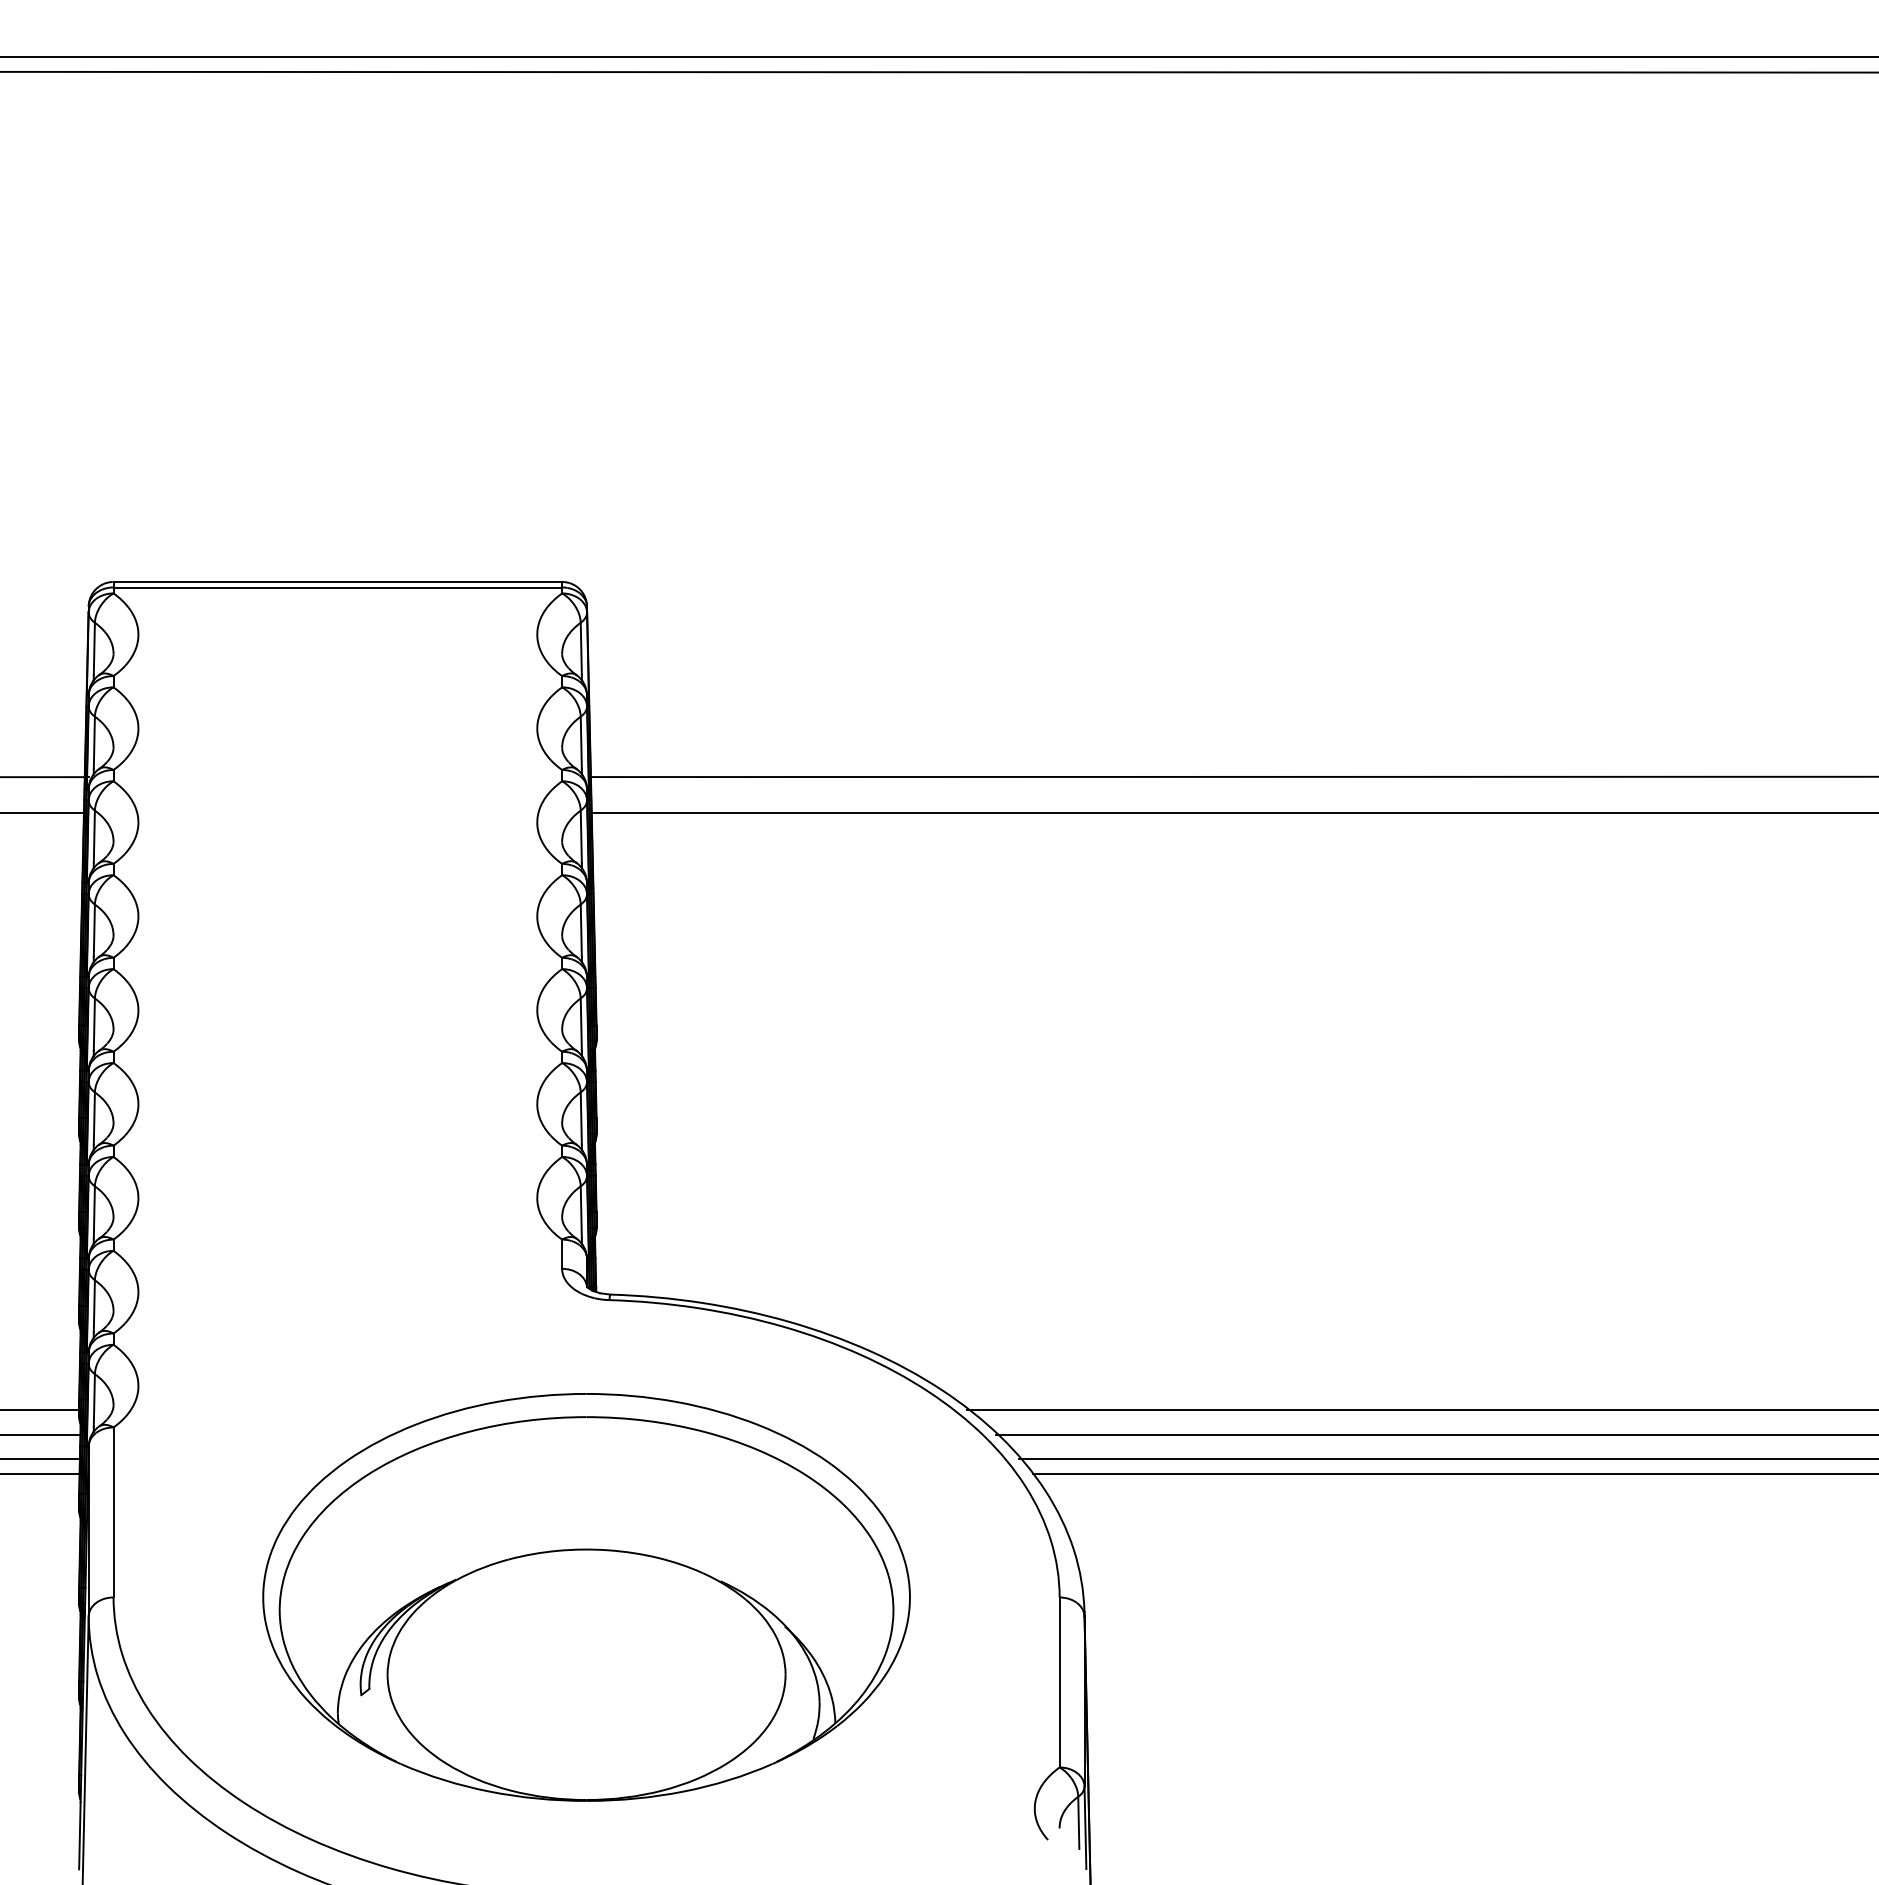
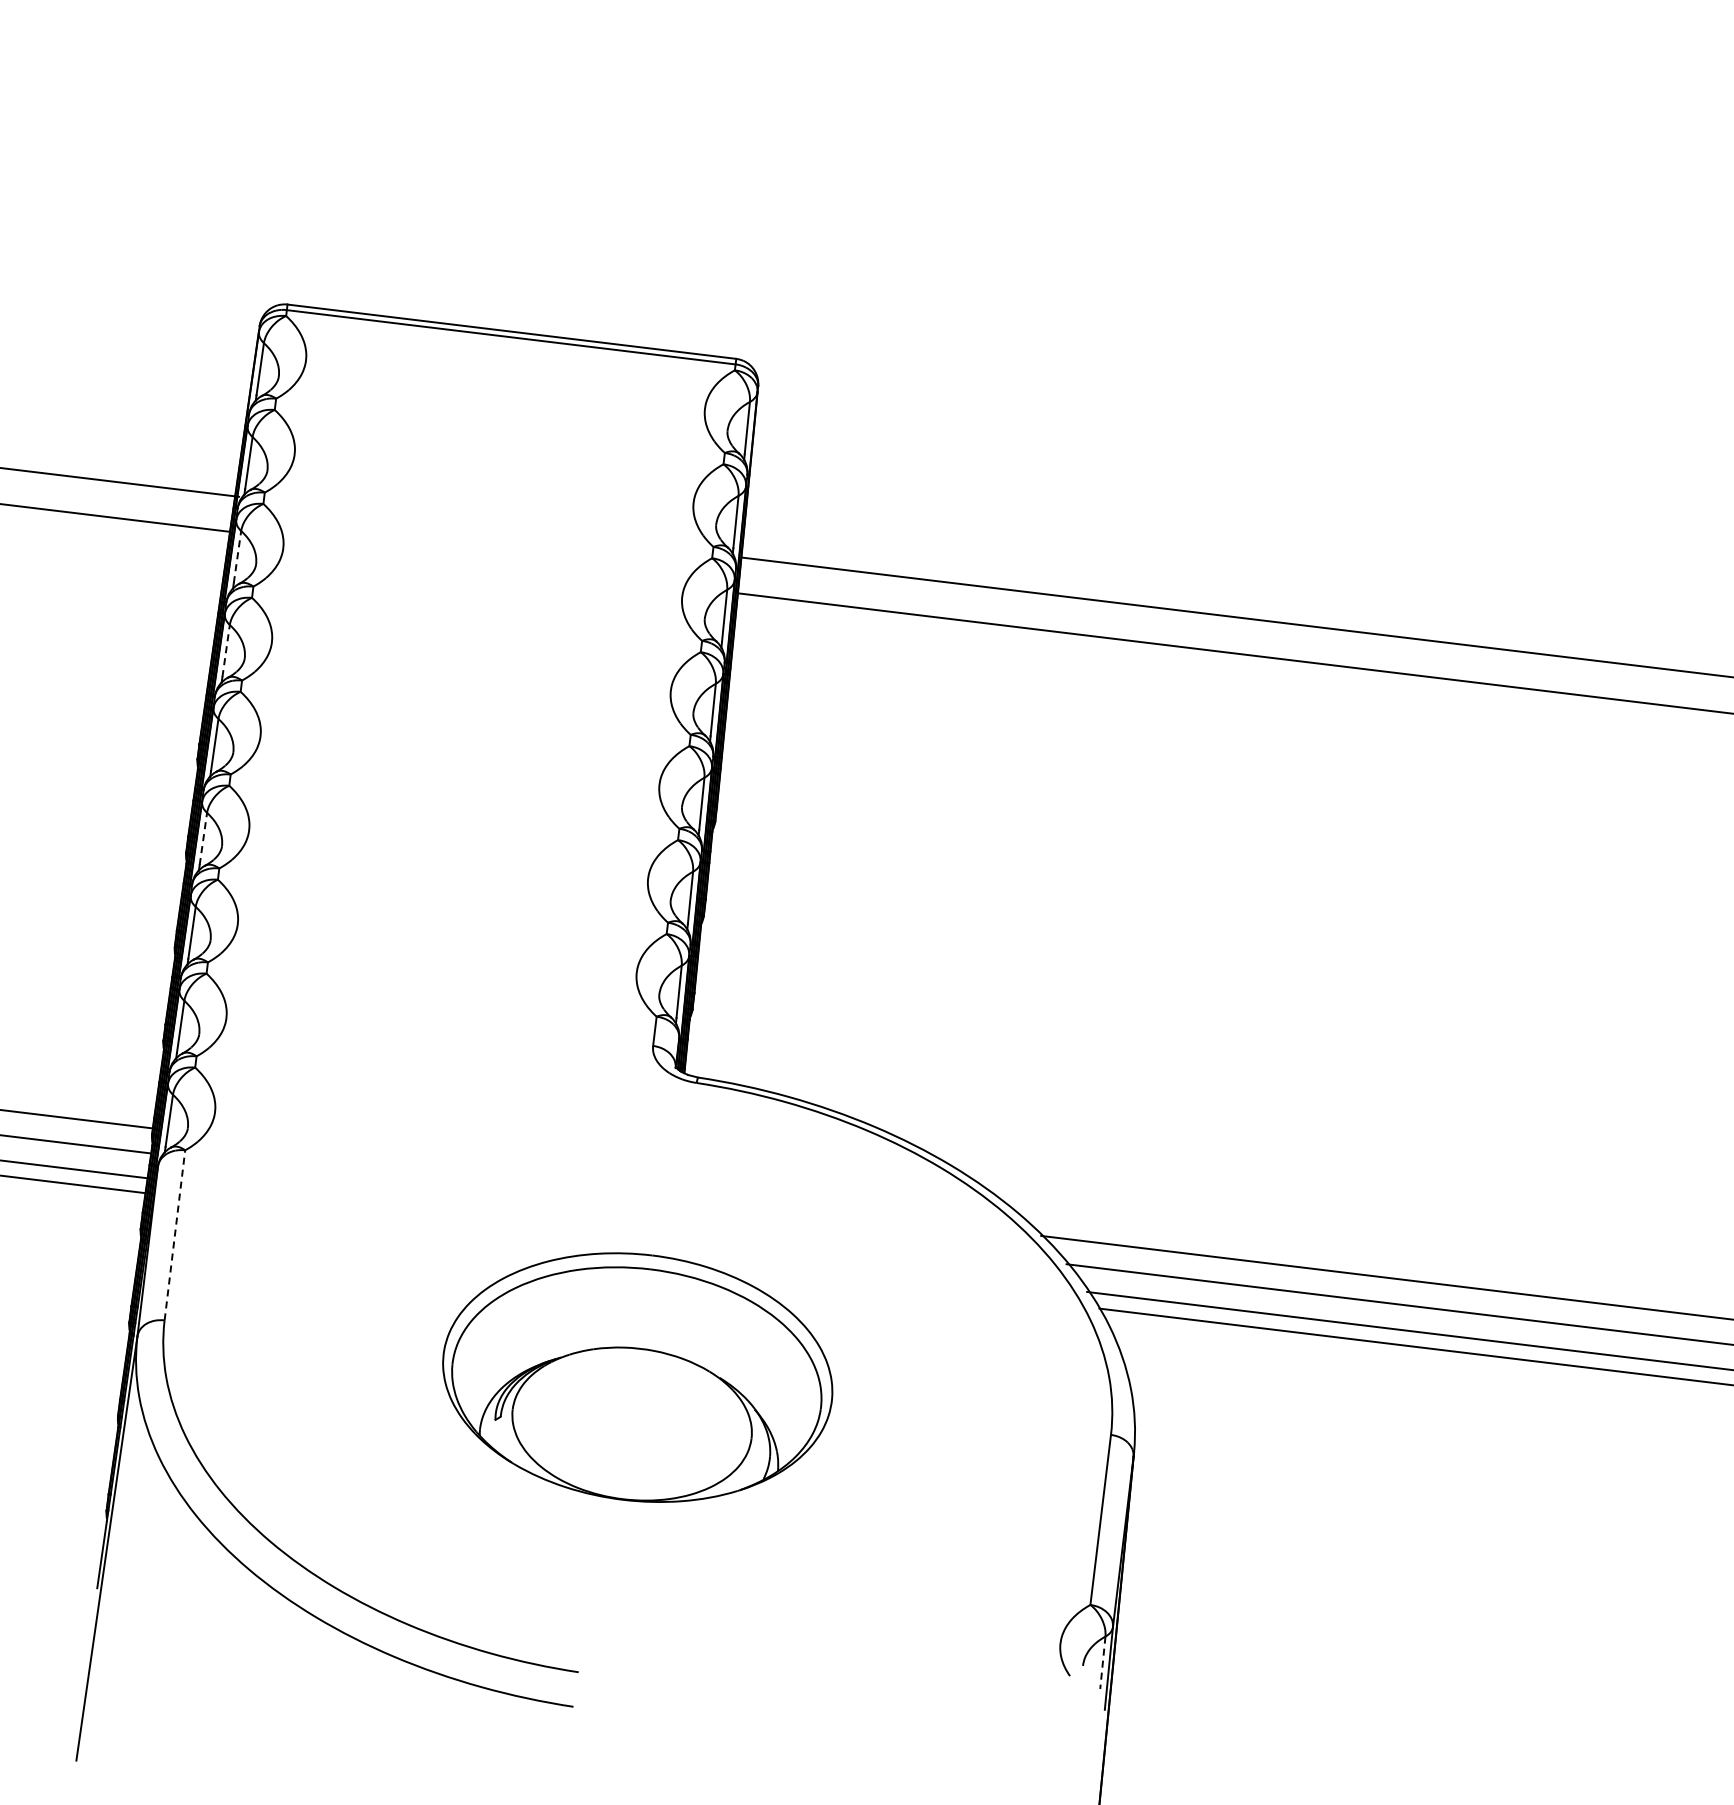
line: (94, 836) -> (237, 556), solid -> dashed
line: (94, 930) -> (226, 650), solid -> dashed
line: (94, 1118) -> (203, 838), solid -> dashed
line: (113, 1511) -> (174, 1234), solid -> dashed
part: (586, 1597) -> (637, 1377), size x0.6
line: (1078, 1823) -> (1102, 1663), solid -> dashed

